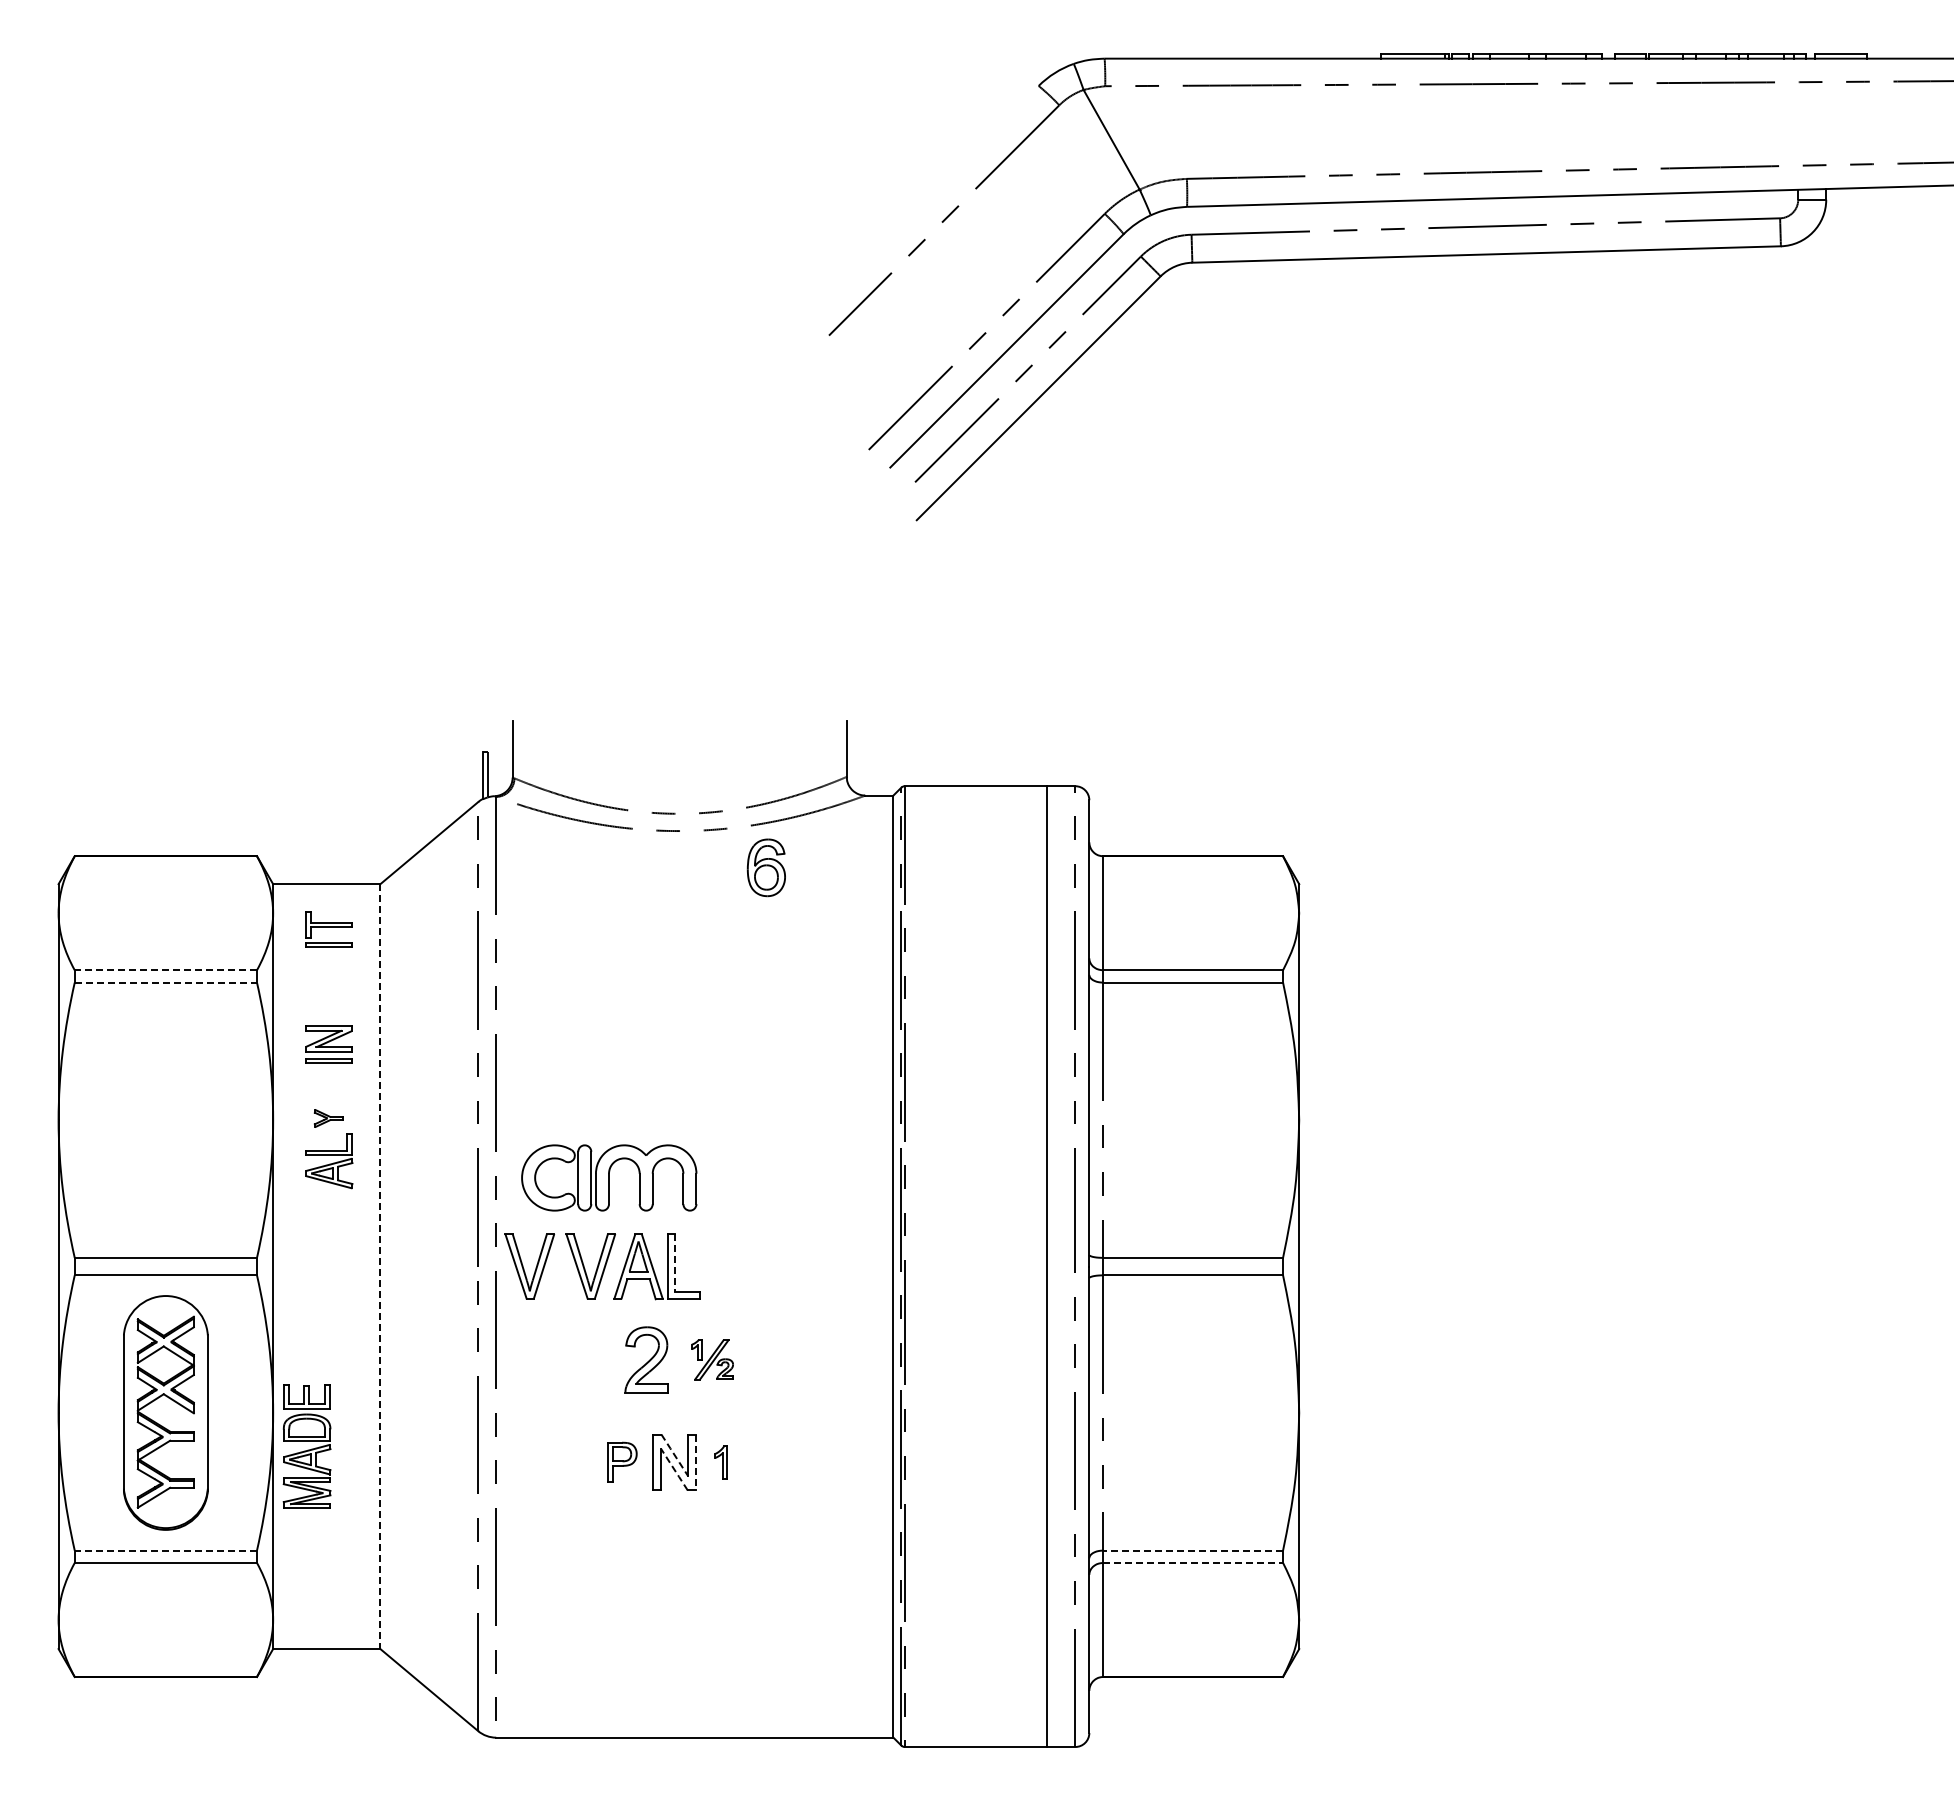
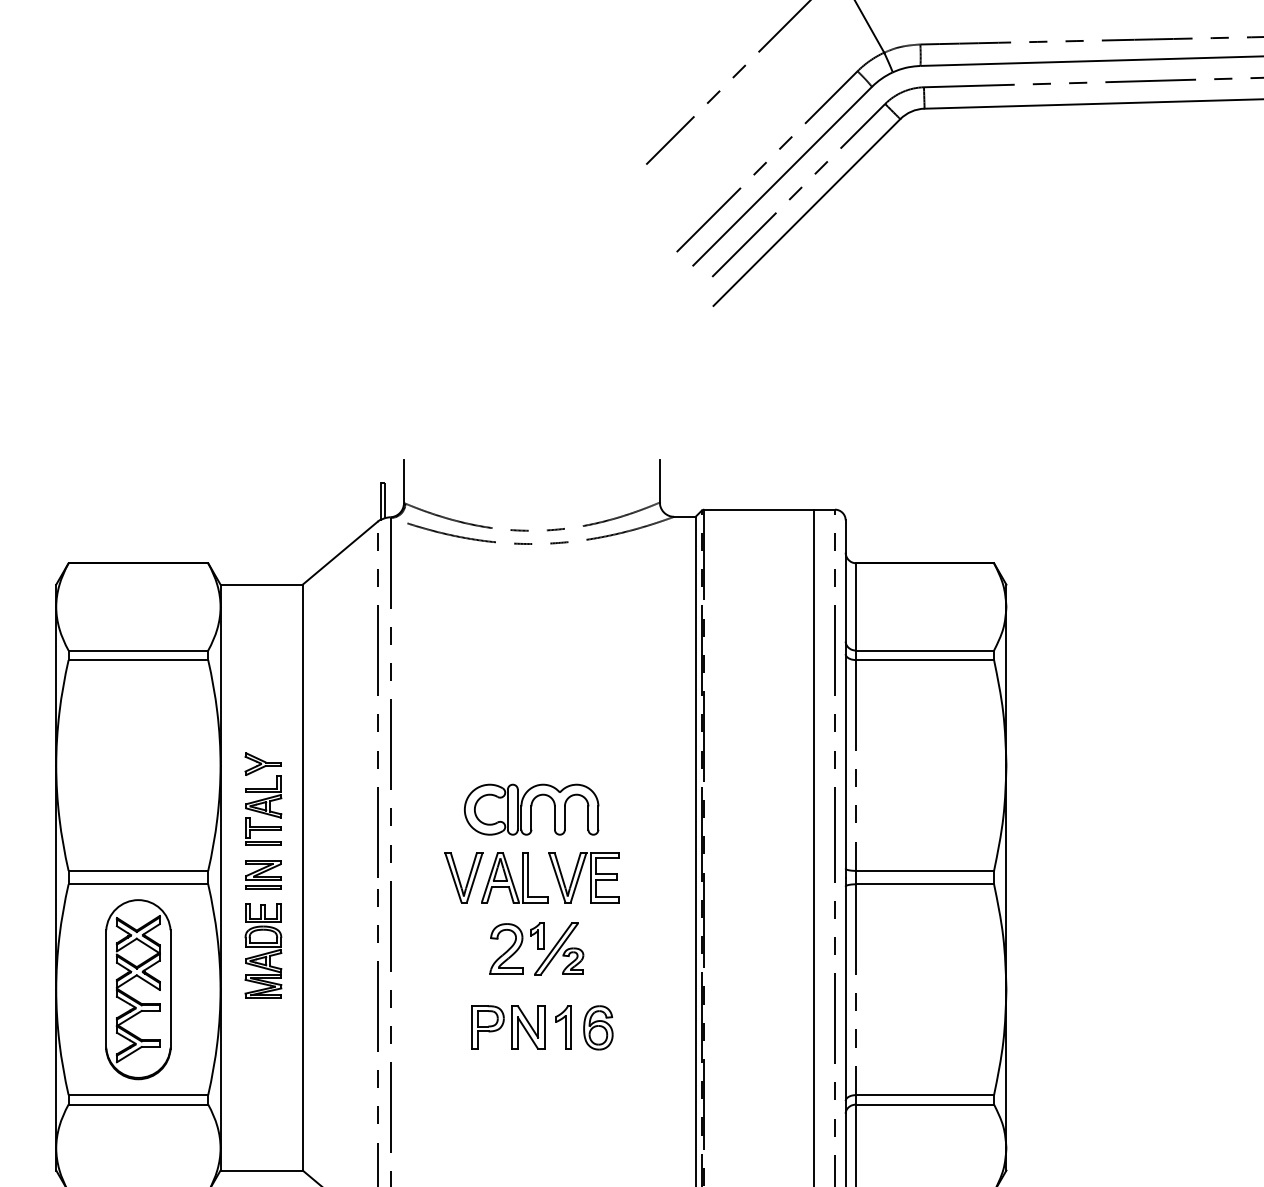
part: (765, 867) -> (597, 1027), moved
part: (328, 929) -> (262, 831), moved
line: (165, 970) -> (138, 650), dashed -> solid
line: (166, 982) -> (138, 659), dashed -> solid
part: (328, 1044) -> (262, 874), moved
part: (328, 1118) -> (262, 764), size x1.67
part: (609, 1177) -> (531, 809), moved
line: (674, 1262) -> (527, 874), dashed -> solid
part: (529, 1266) -> (416, 877), removed
part: (747, 1266) -> (583, 877), added
line: (380, 1267) -> (302, 878), dashed -> solid
part: (712, 1359) -> (557, 948), size x1.67
part: (306, 1446) -> (262, 951), moved
line: (675, 1456) -> (528, 1023), dashed -> solid
part: (621, 1461) -> (487, 1026), size x1.43
line: (696, 1462) -> (544, 1027), dashed -> solid
part: (720, 1462) -> (563, 1027), size x1.67
line: (674, 1469) -> (527, 1032), dashed -> solid
line: (165, 1550) -> (138, 1095), dashed -> solid
line: (1193, 1550) -> (925, 1095), dashed -> solid
line: (1193, 1562) -> (925, 1104), dashed -> solid

